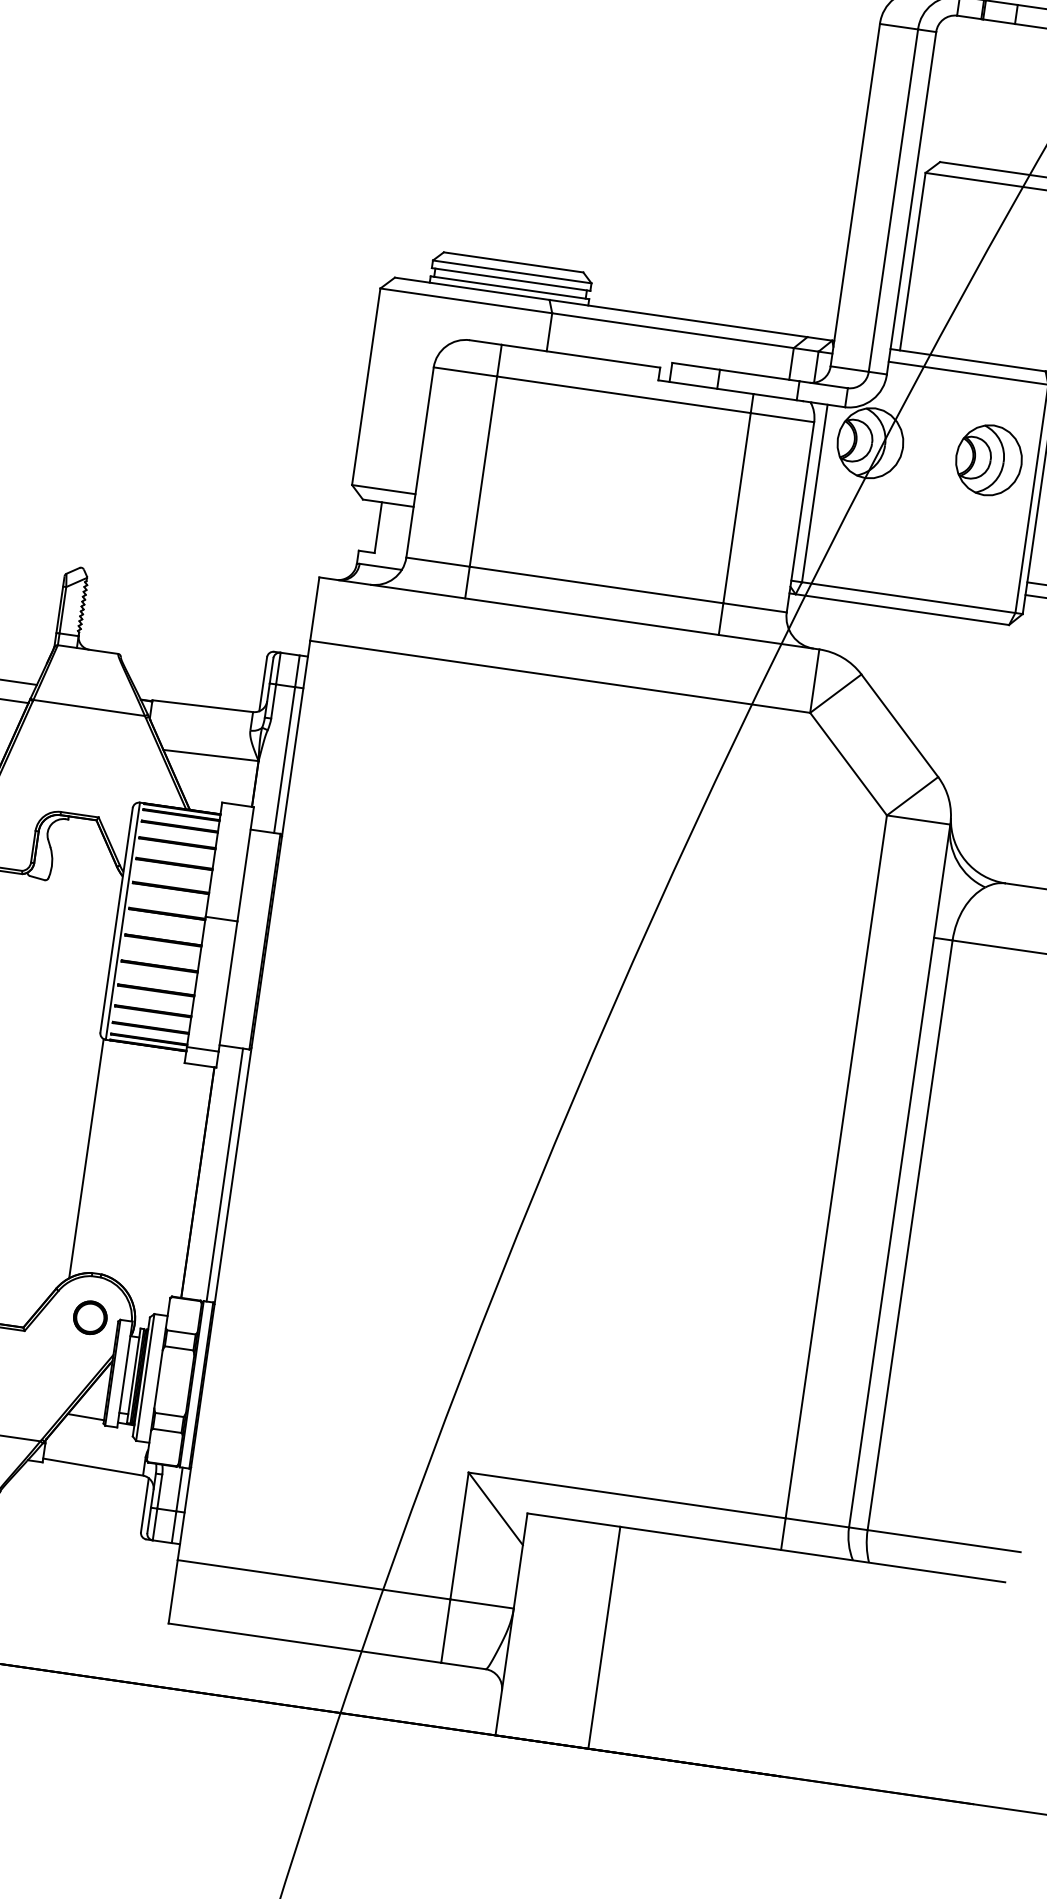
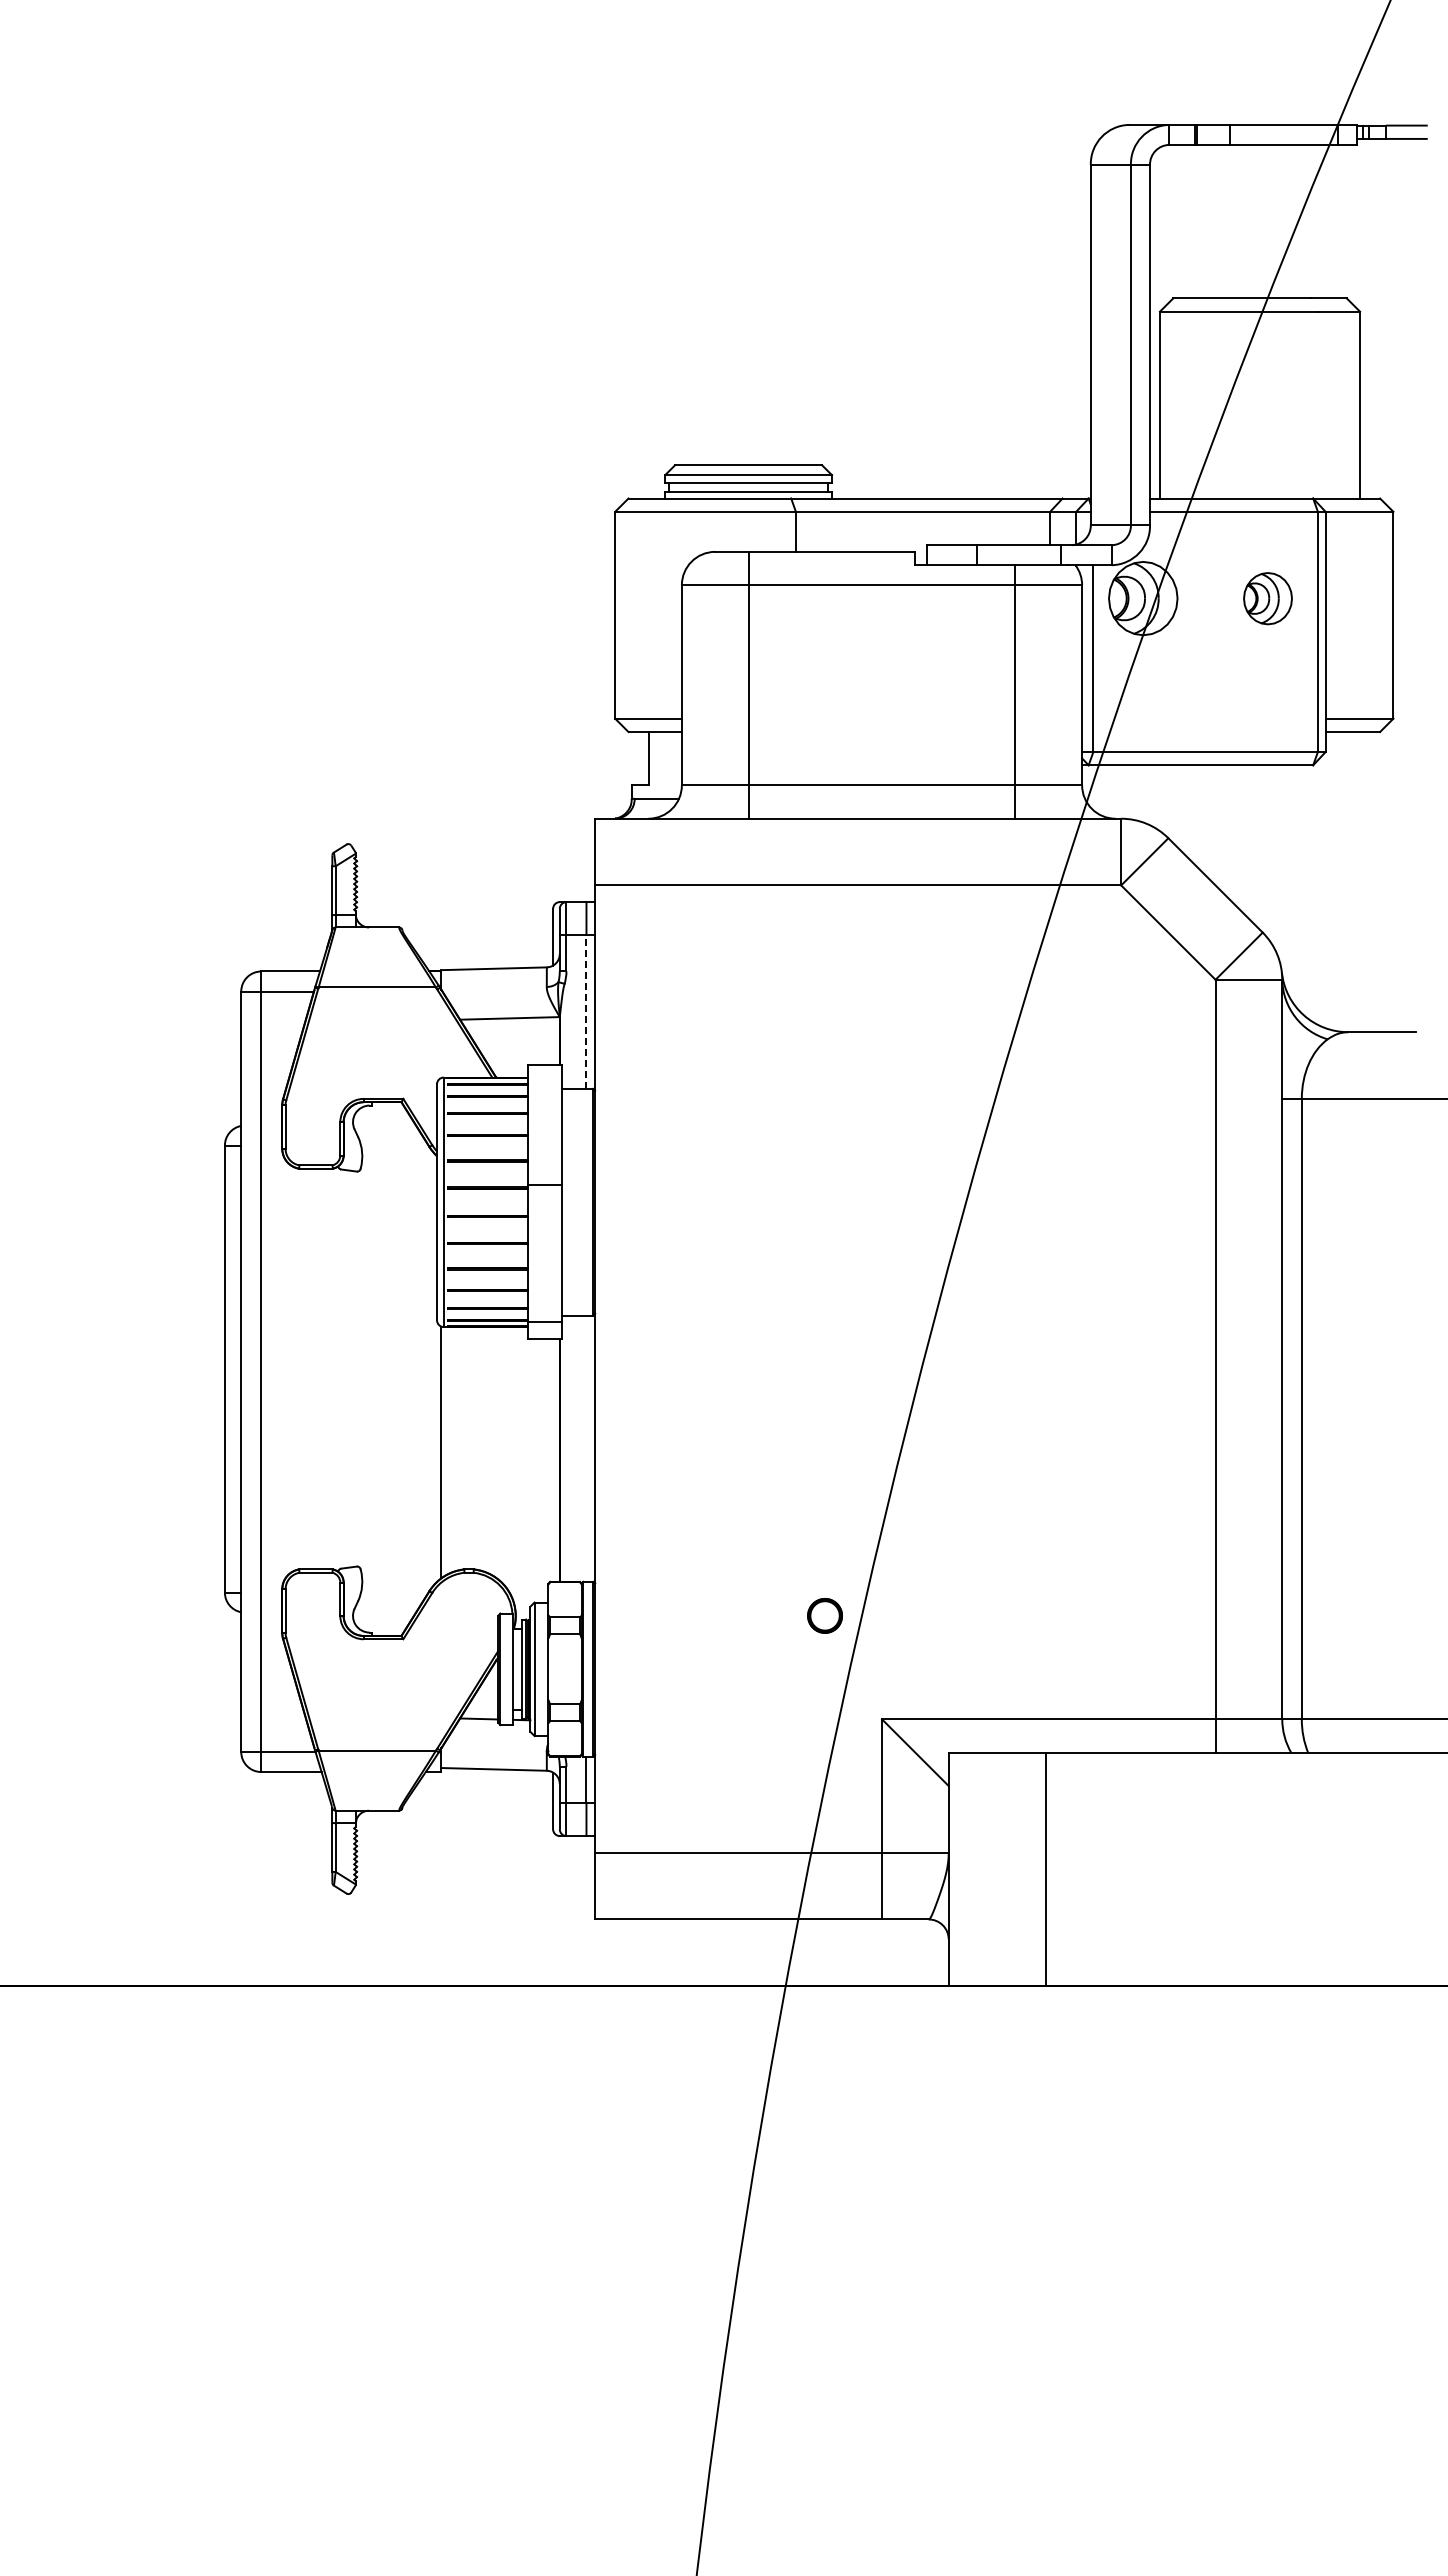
part: (988, 460) -> (1267, 598), size x0.7
line: (284, 760) -> (586, 1012), solid -> dashed
line: (224, 1174) -> (586, 1448), removed
part: (89, 1317) -> (824, 1615), moved

